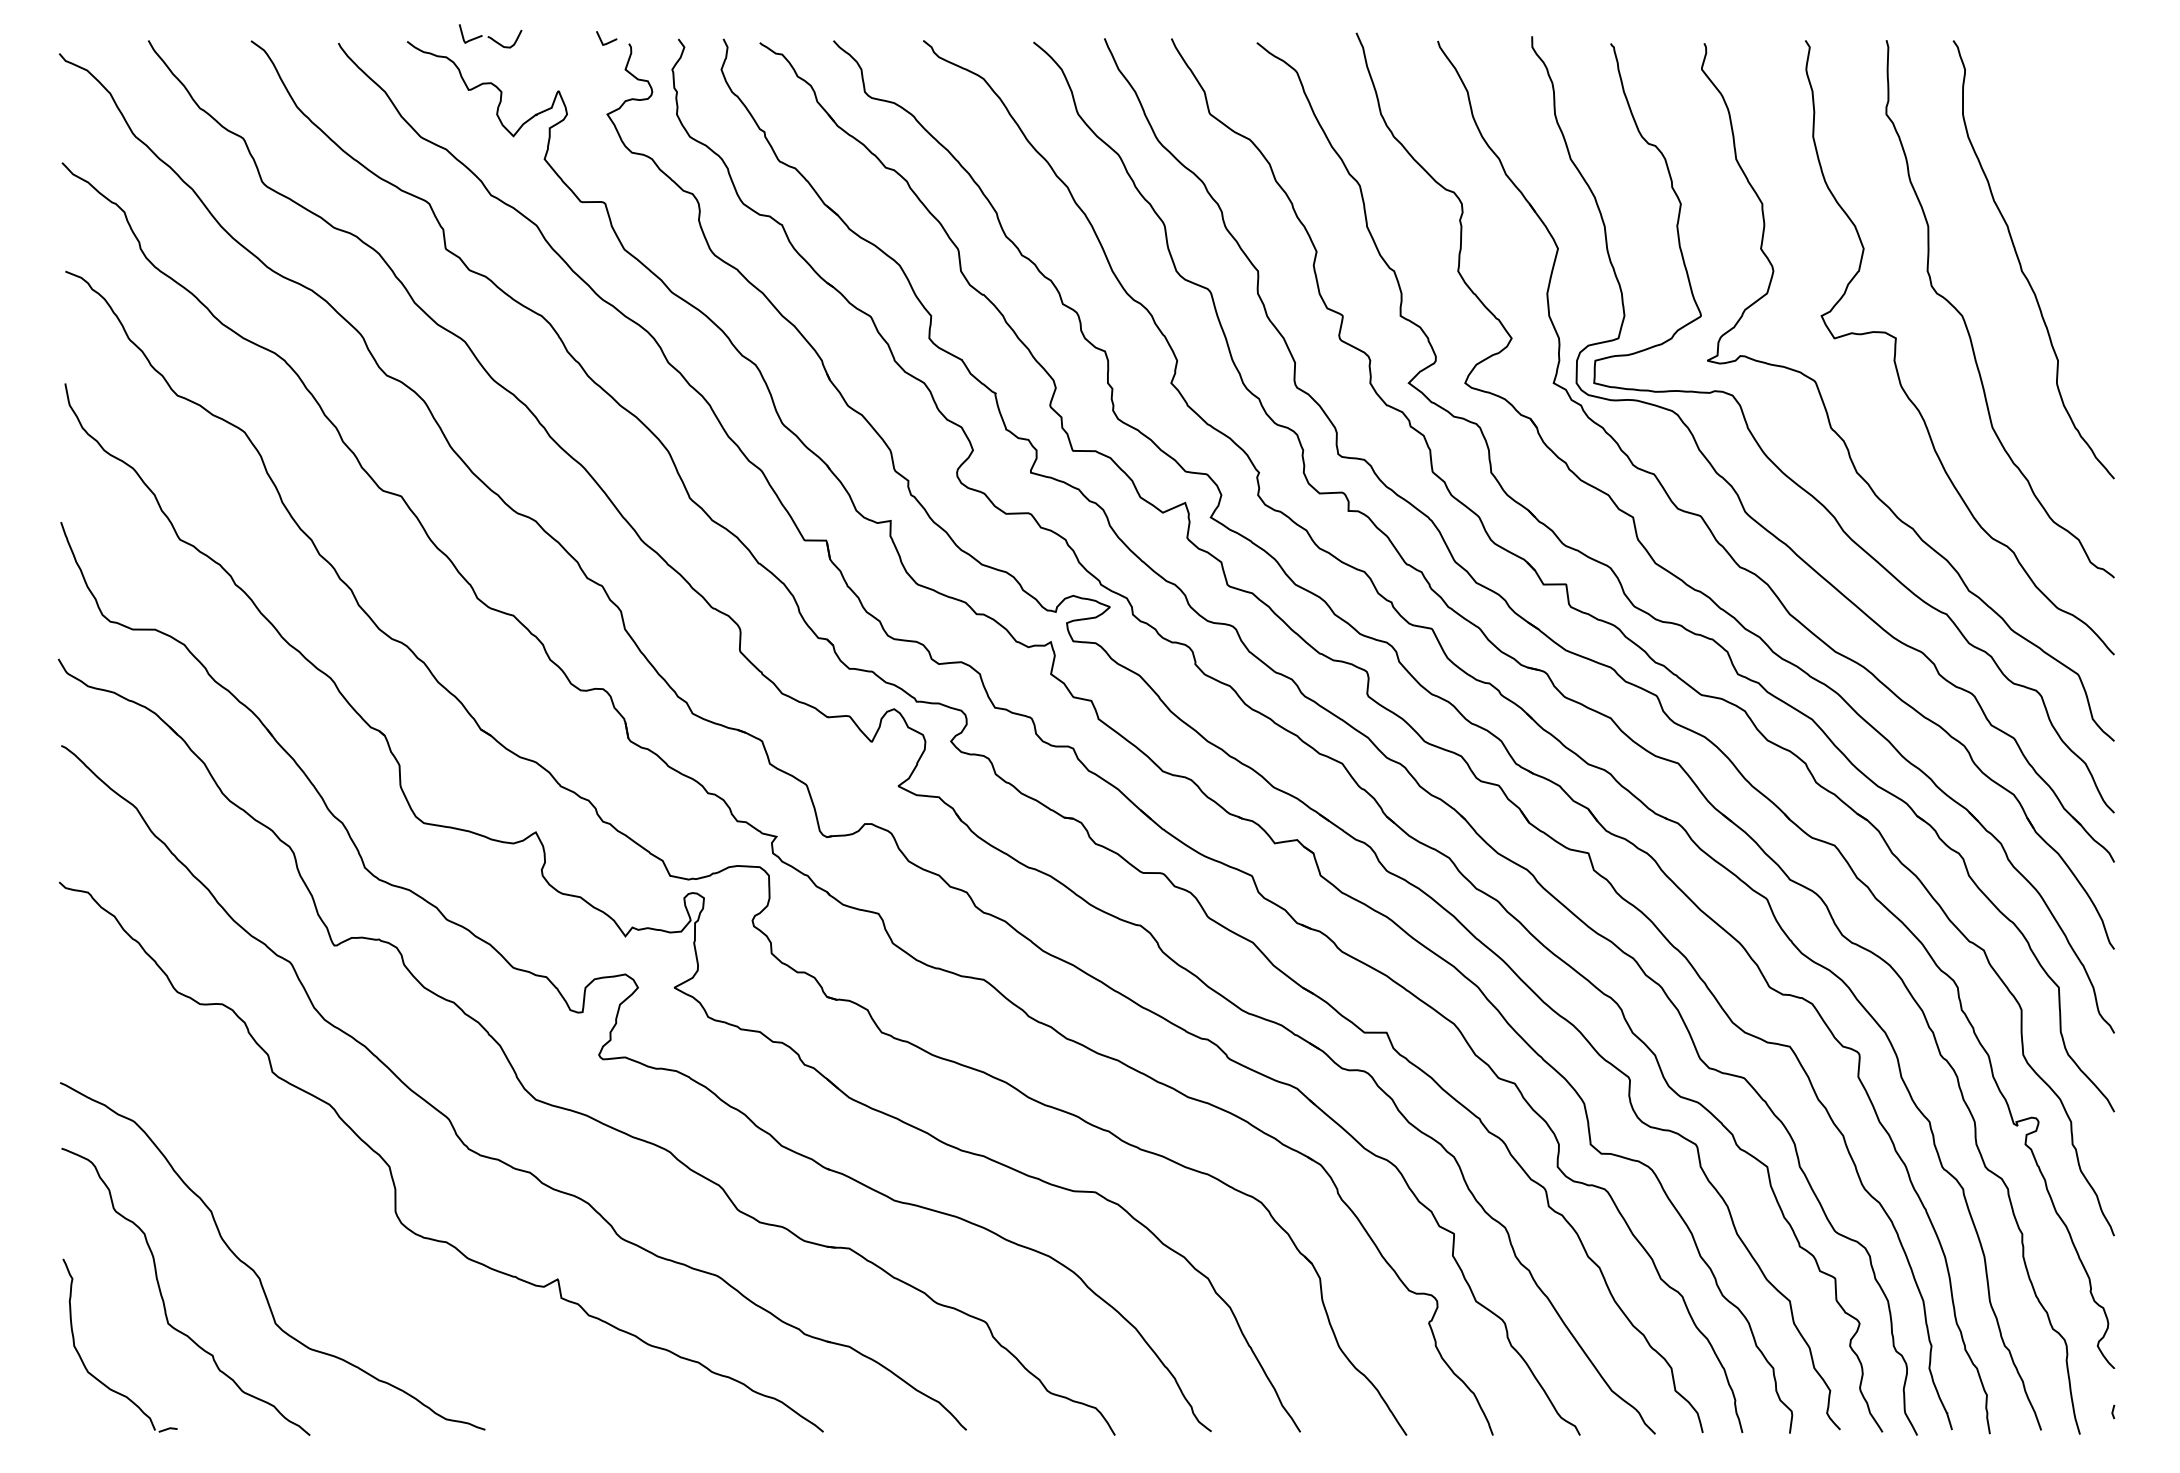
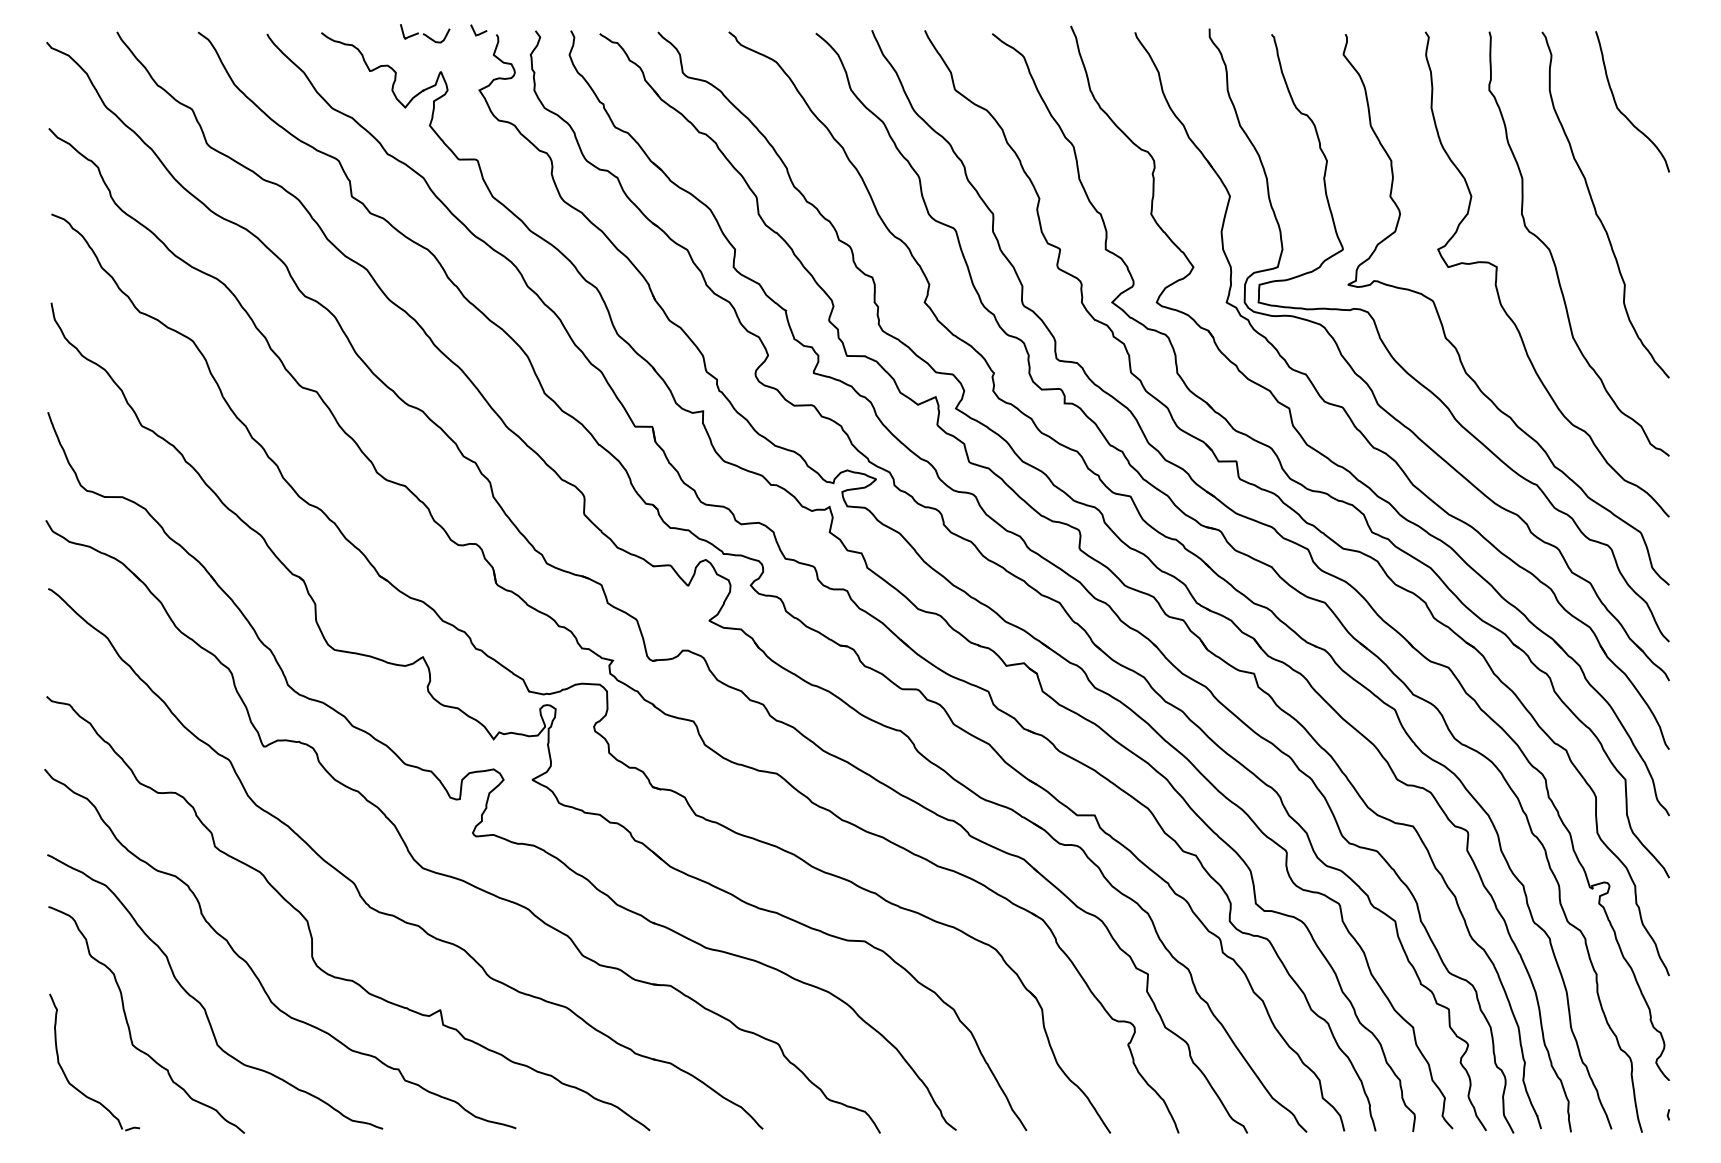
part: (490, 36) -> (425, 33), moved
curve: (2053, 141) -> (1621, 111), added
curve: (319, 1226) -> (252, 968), added

